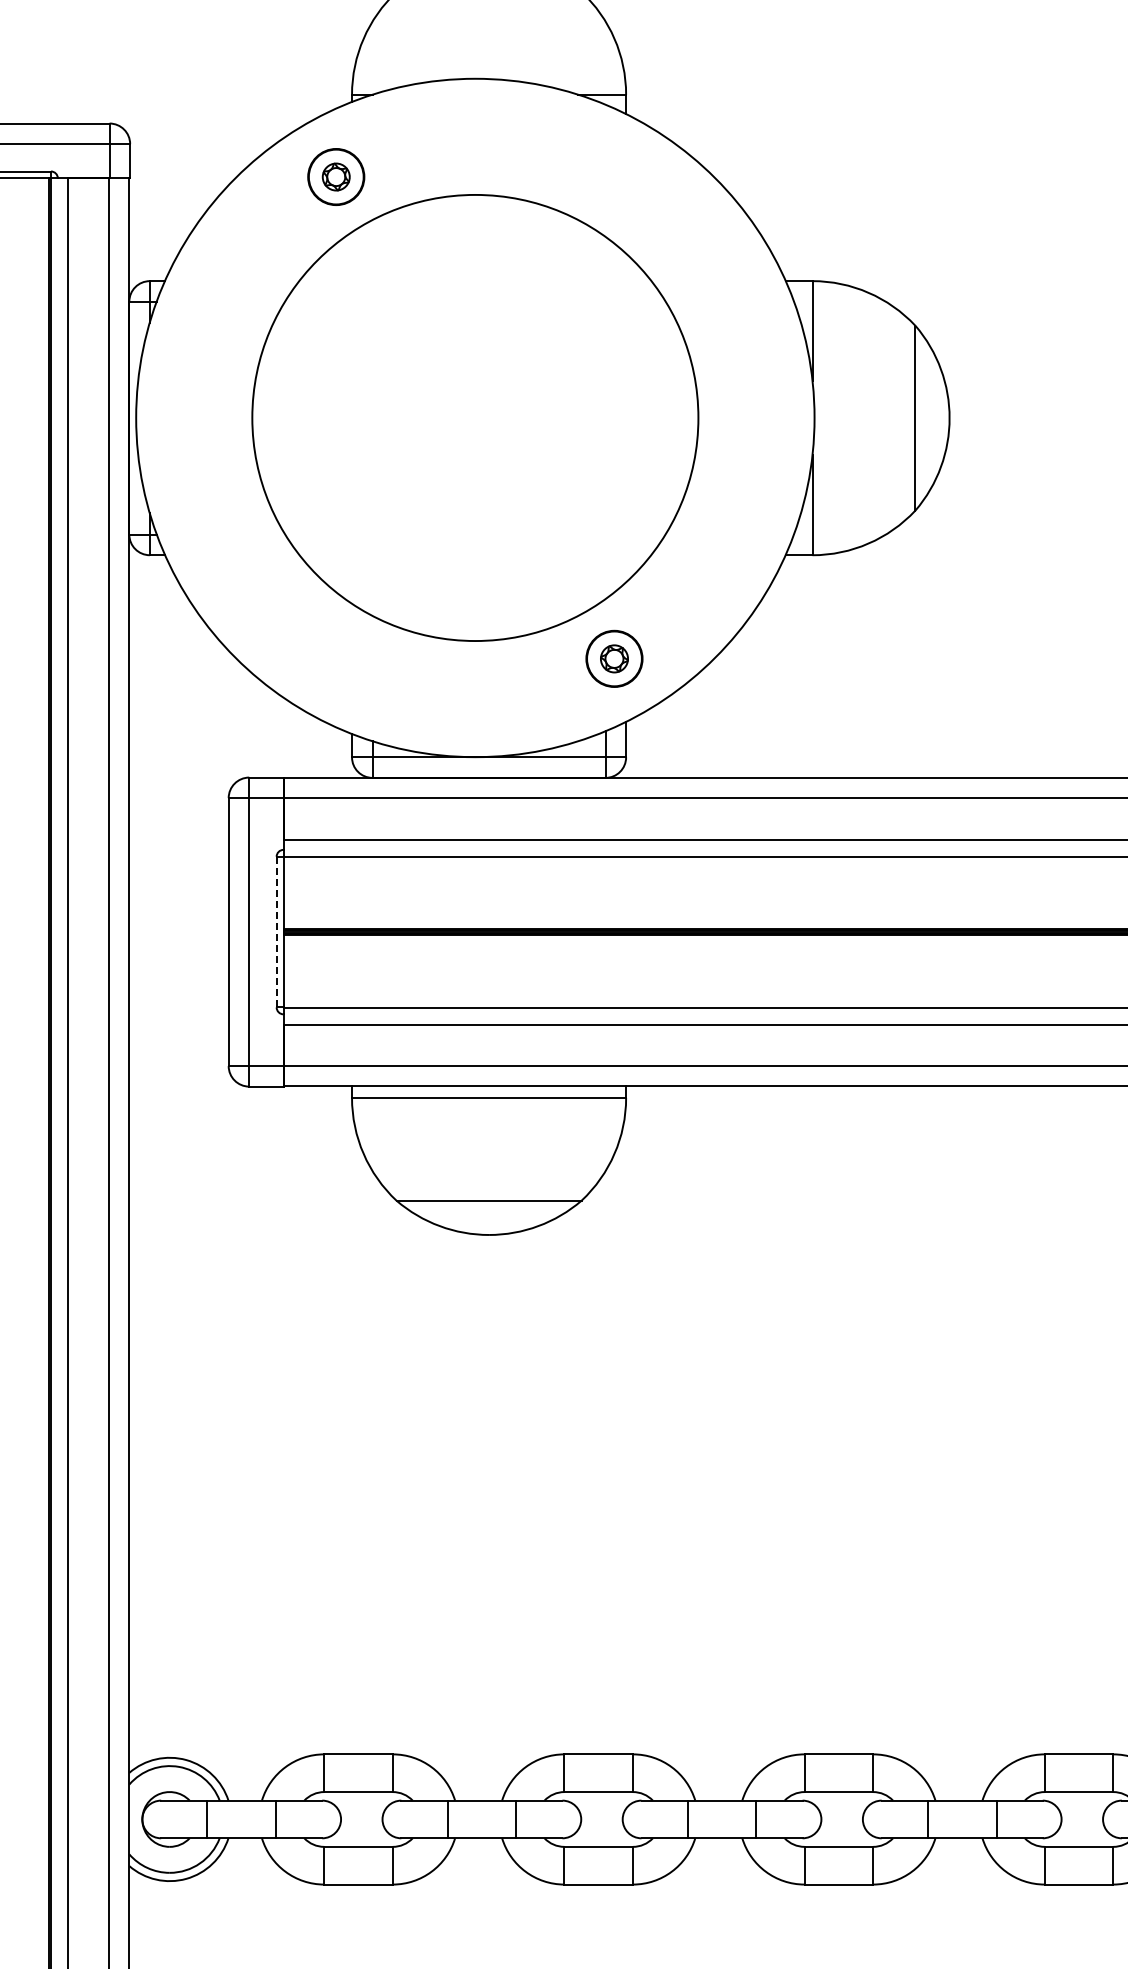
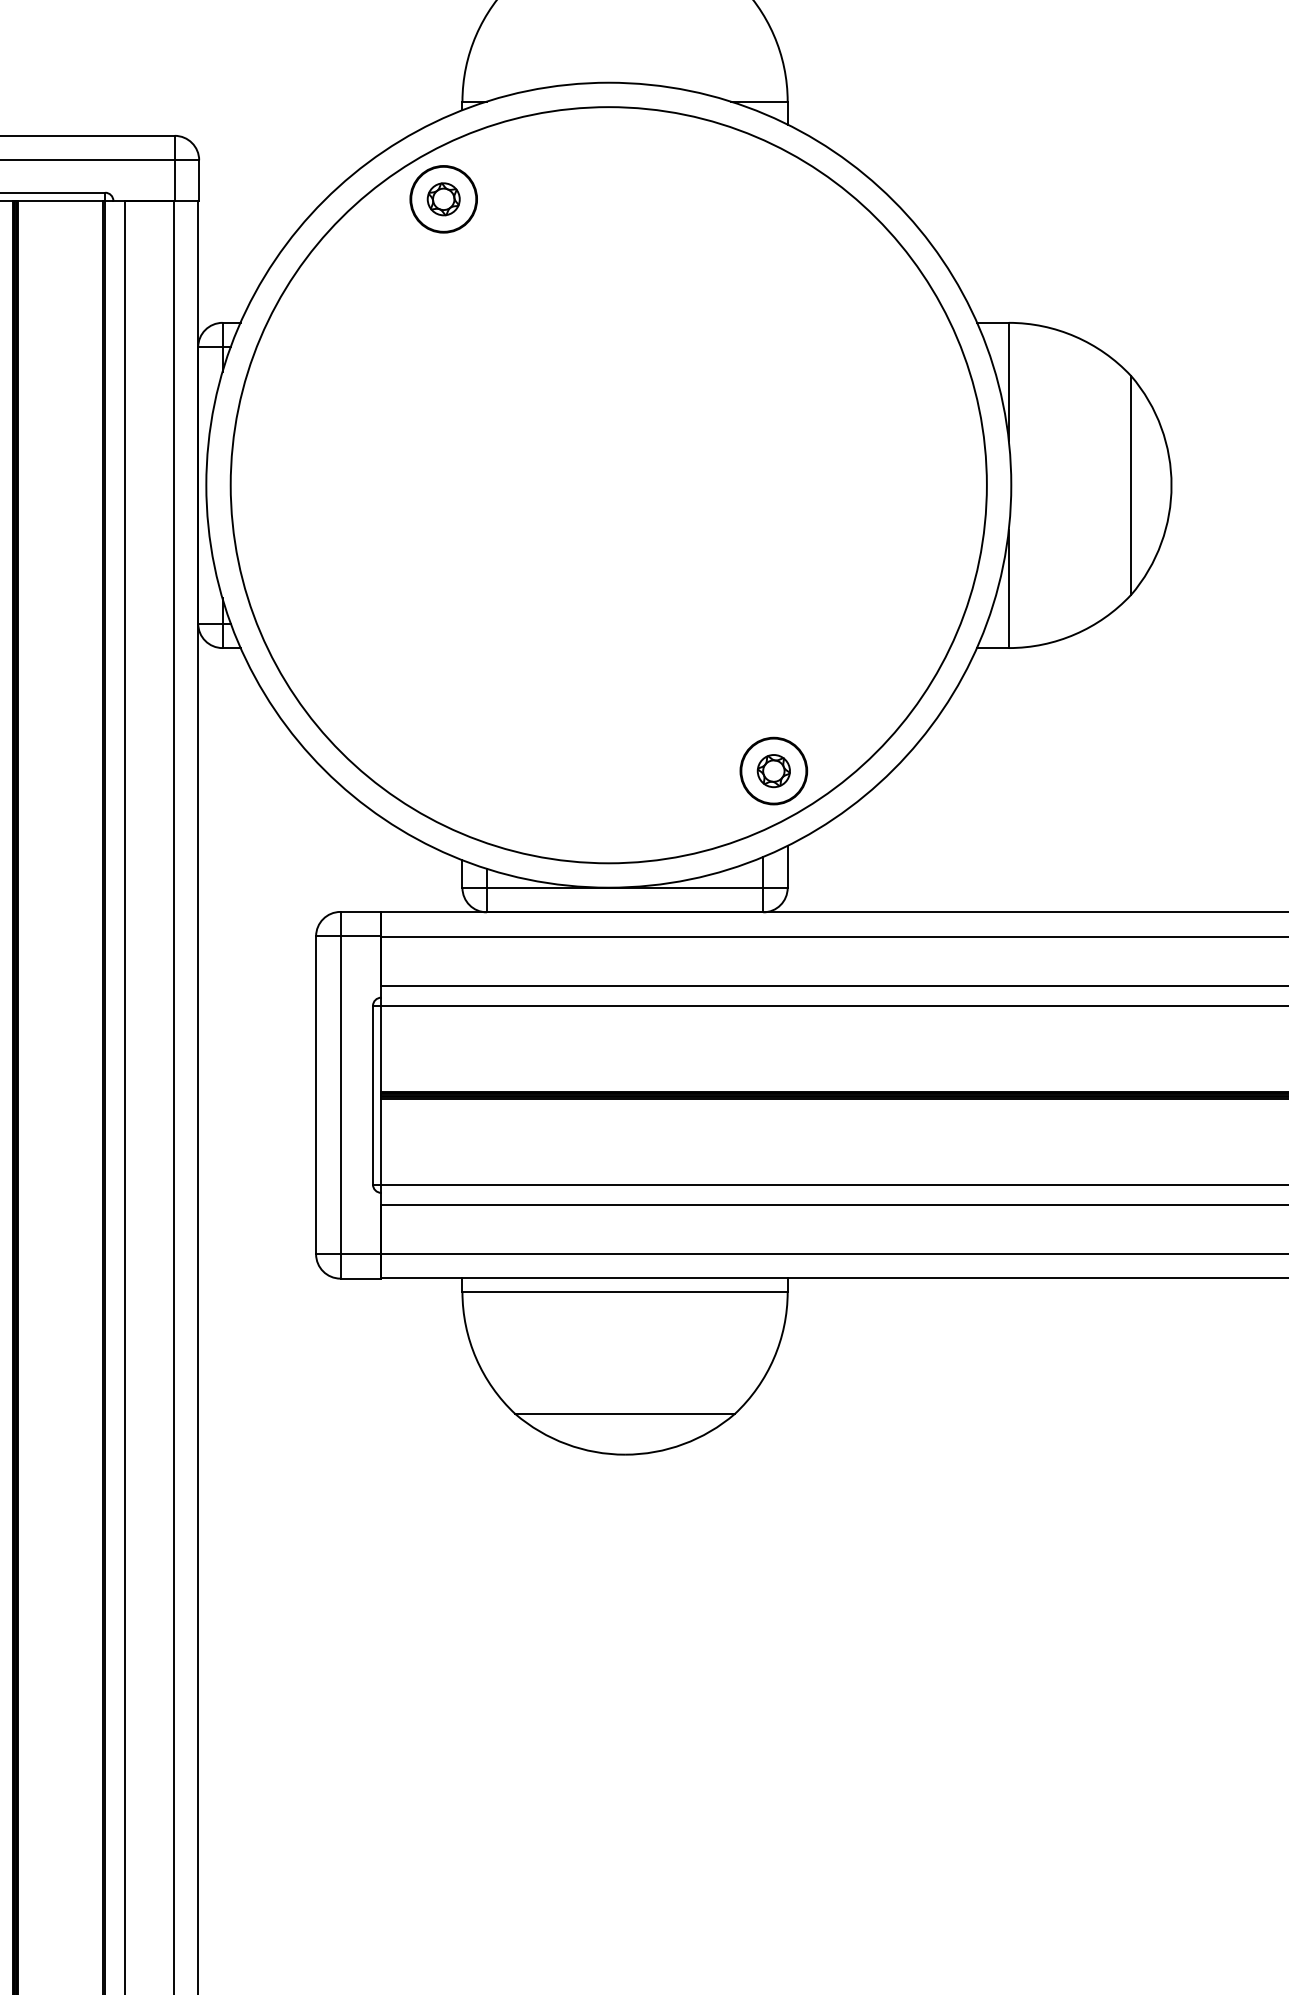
circle: (475, 417) -> (608, 484), size x1.43
line: (276, 932) -> (372, 1095), dashed -> solid

